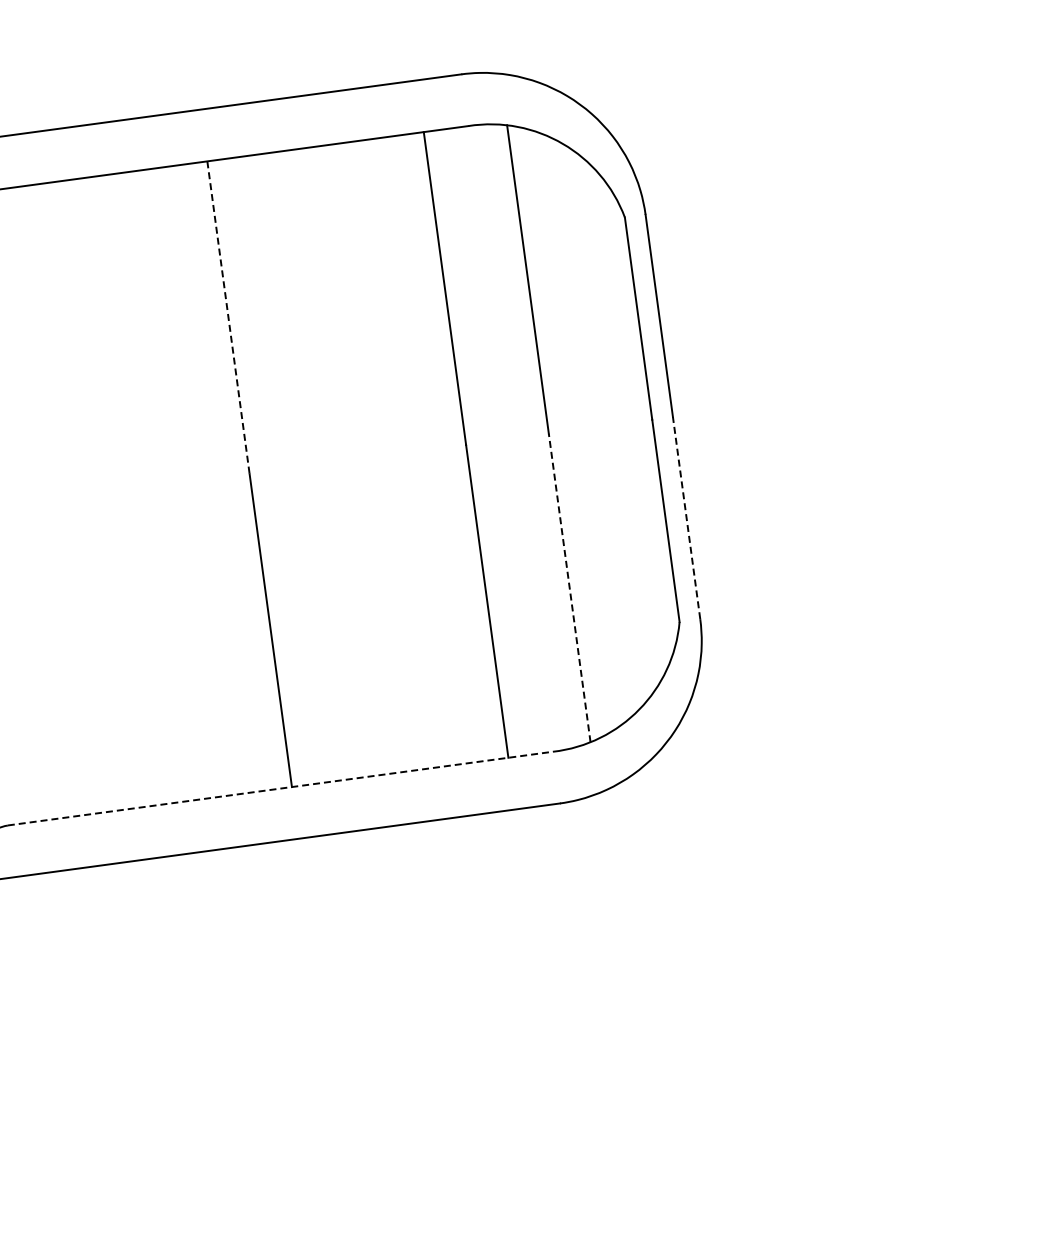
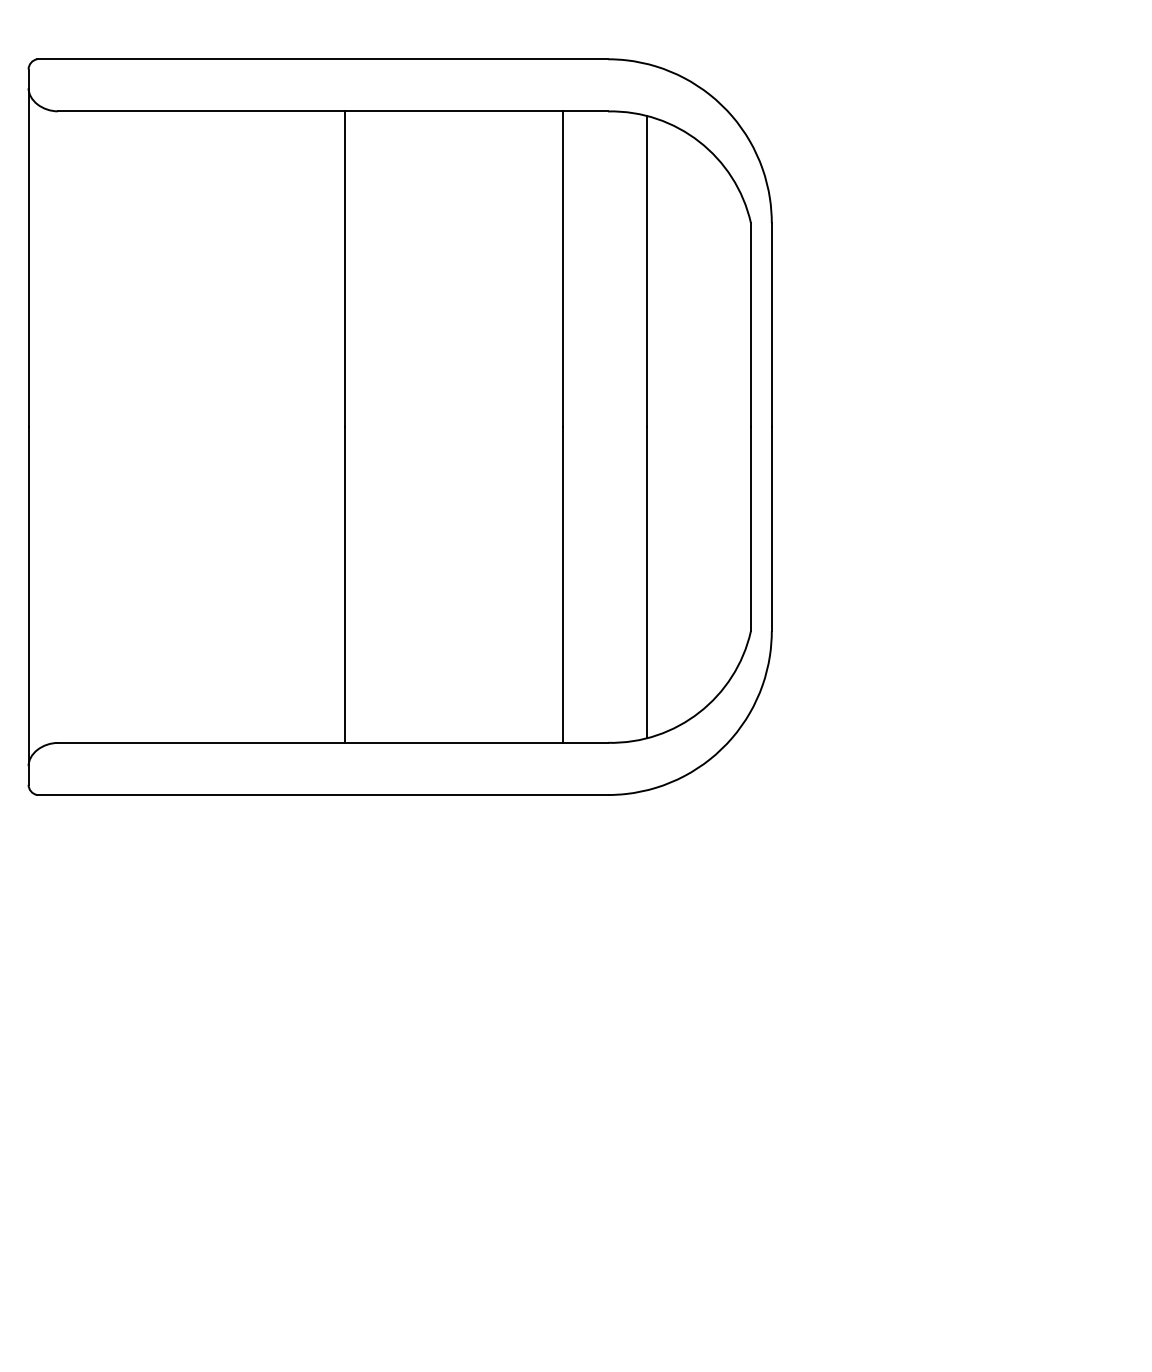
line: (228, 318) -> (344, 269), dashed -> solid
line: (686, 517) -> (771, 528), dashed -> solid
line: (569, 587) -> (646, 582), dashed -> solid
line: (280, 788) -> (333, 742), dashed -> solid

